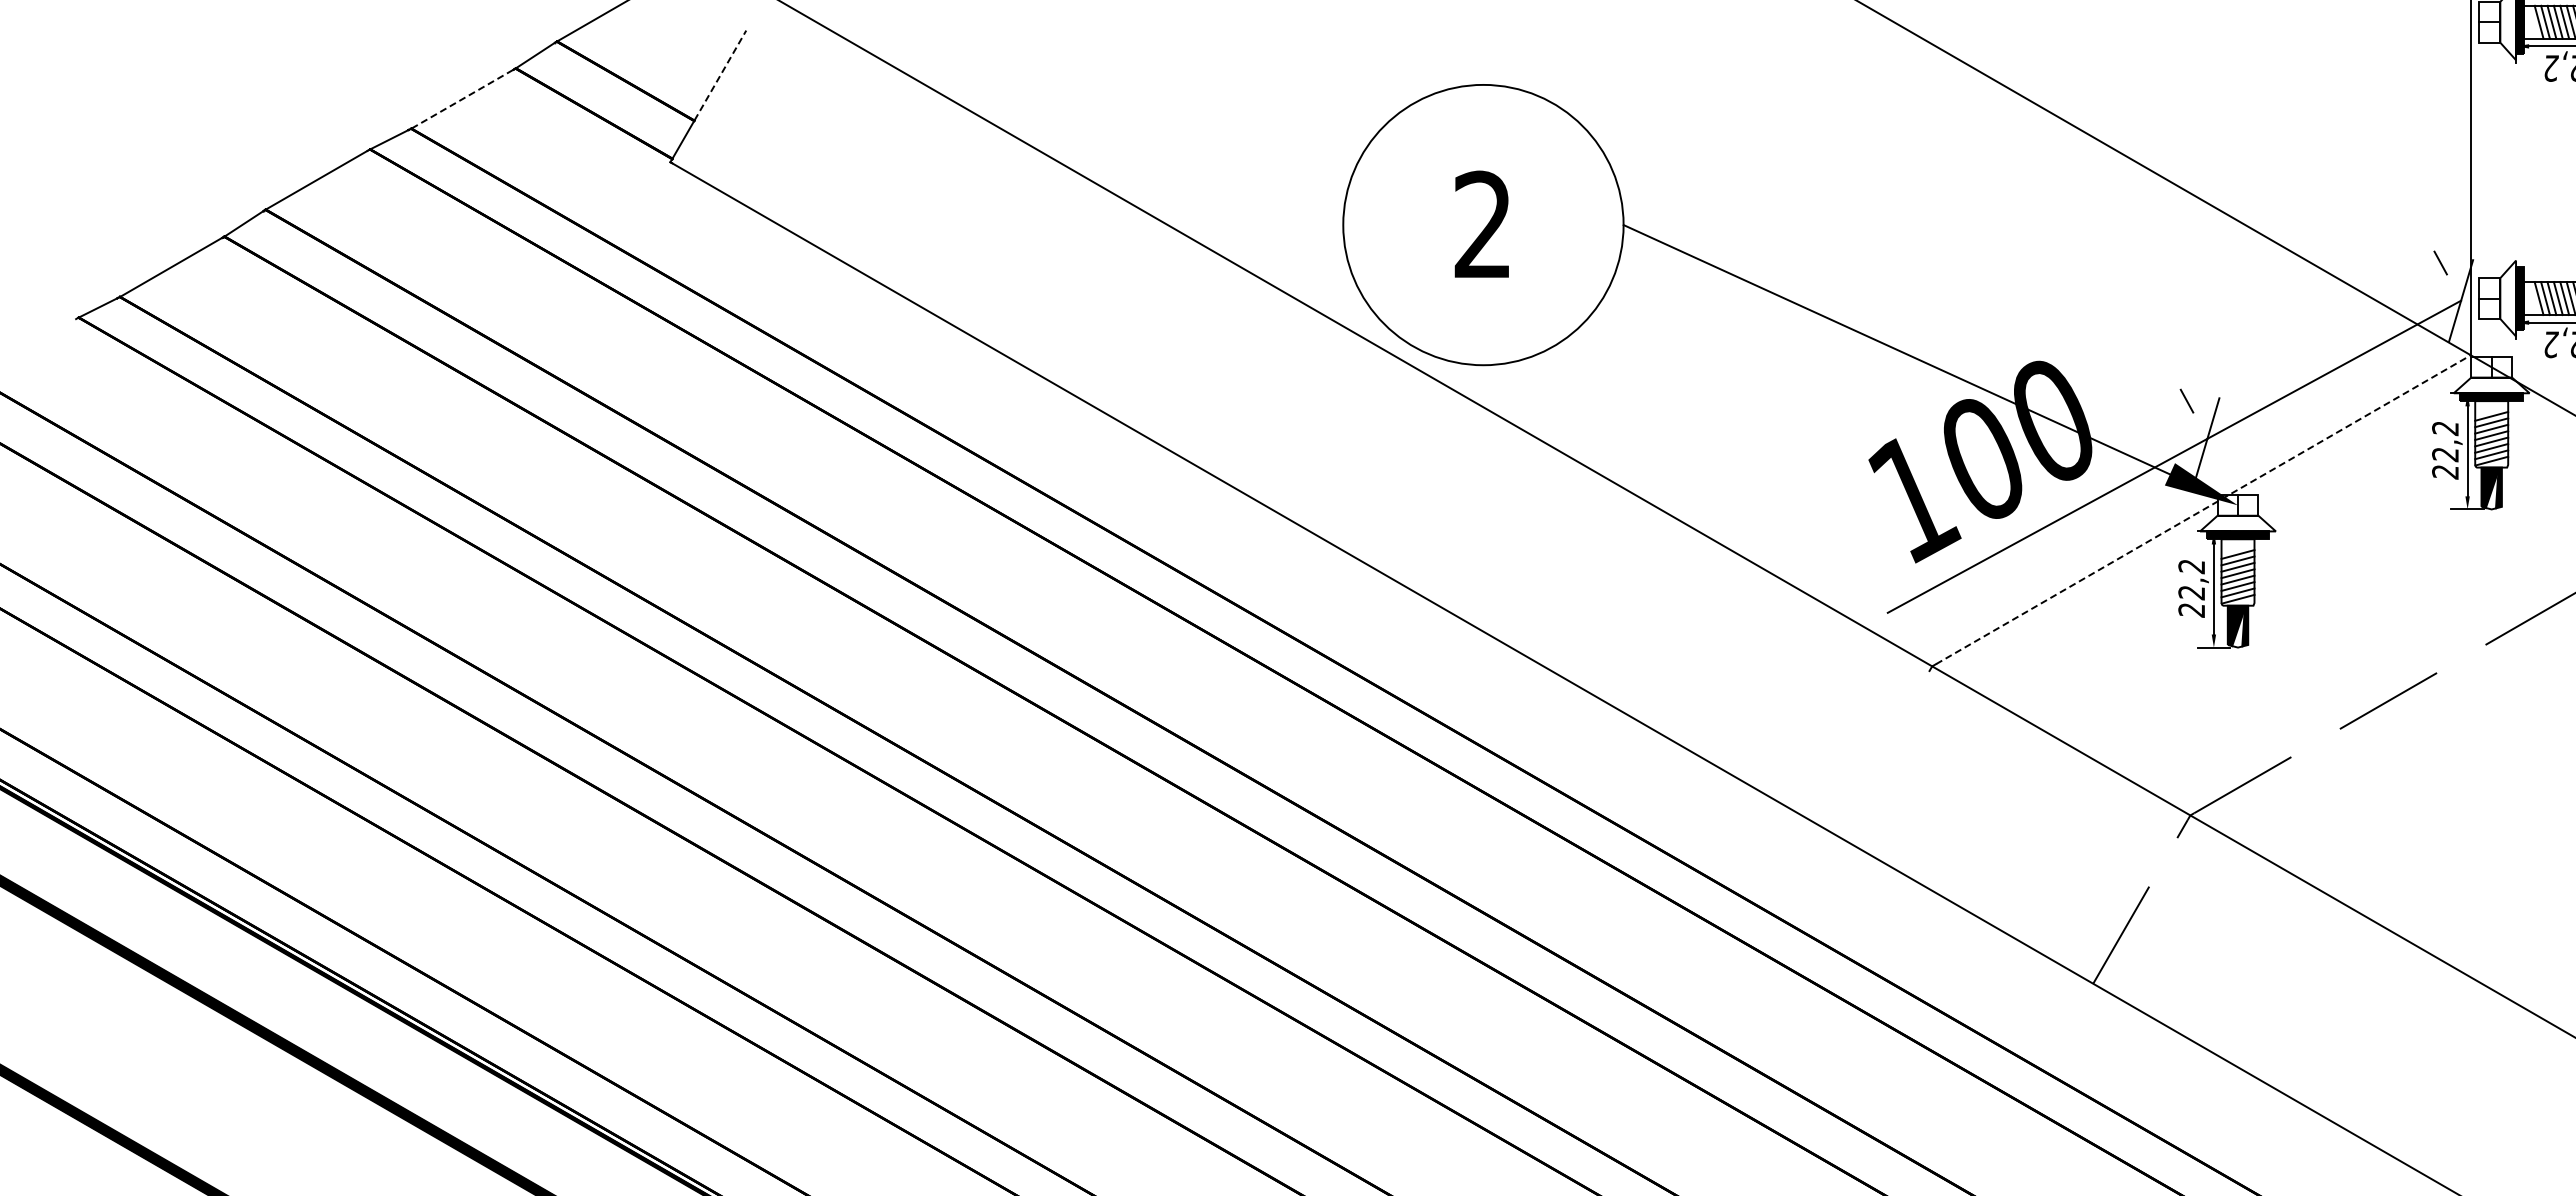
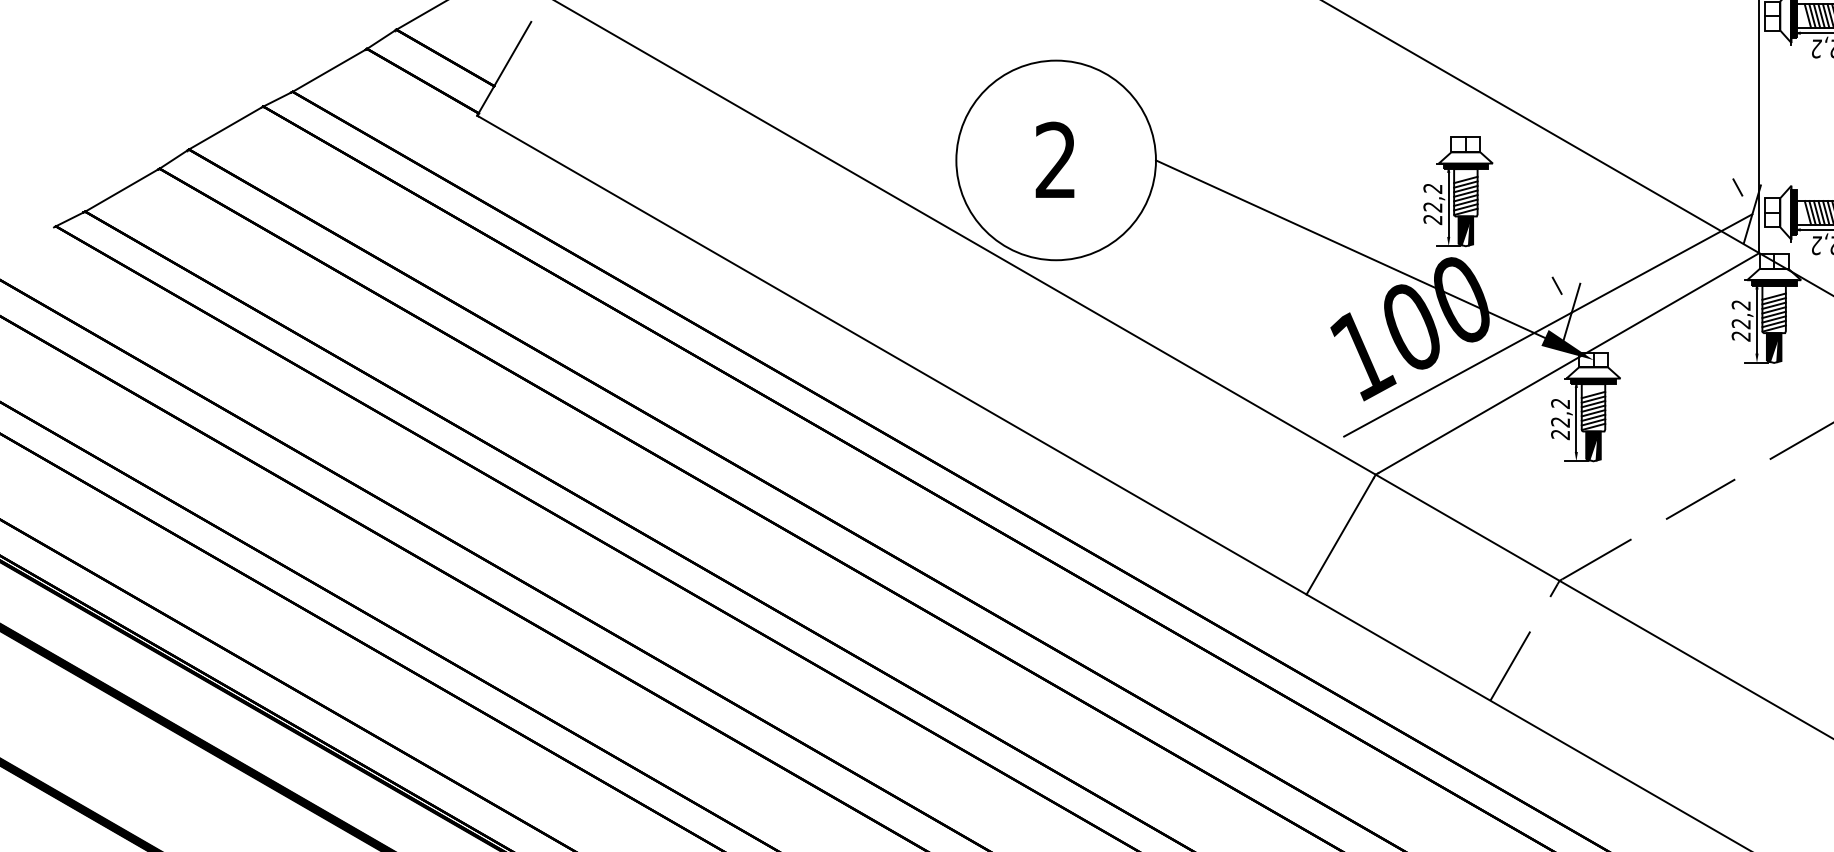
line: (720, 75) -> (512, 53), dashed -> solid
line: (462, 99) -> (329, 71), dashed -> solid
part: (2048, 269) -> (1458, 192), added
line: (2203, 509) -> (1568, 362), dashed -> solid
line: (1882, 752) -> (1340, 536), added

